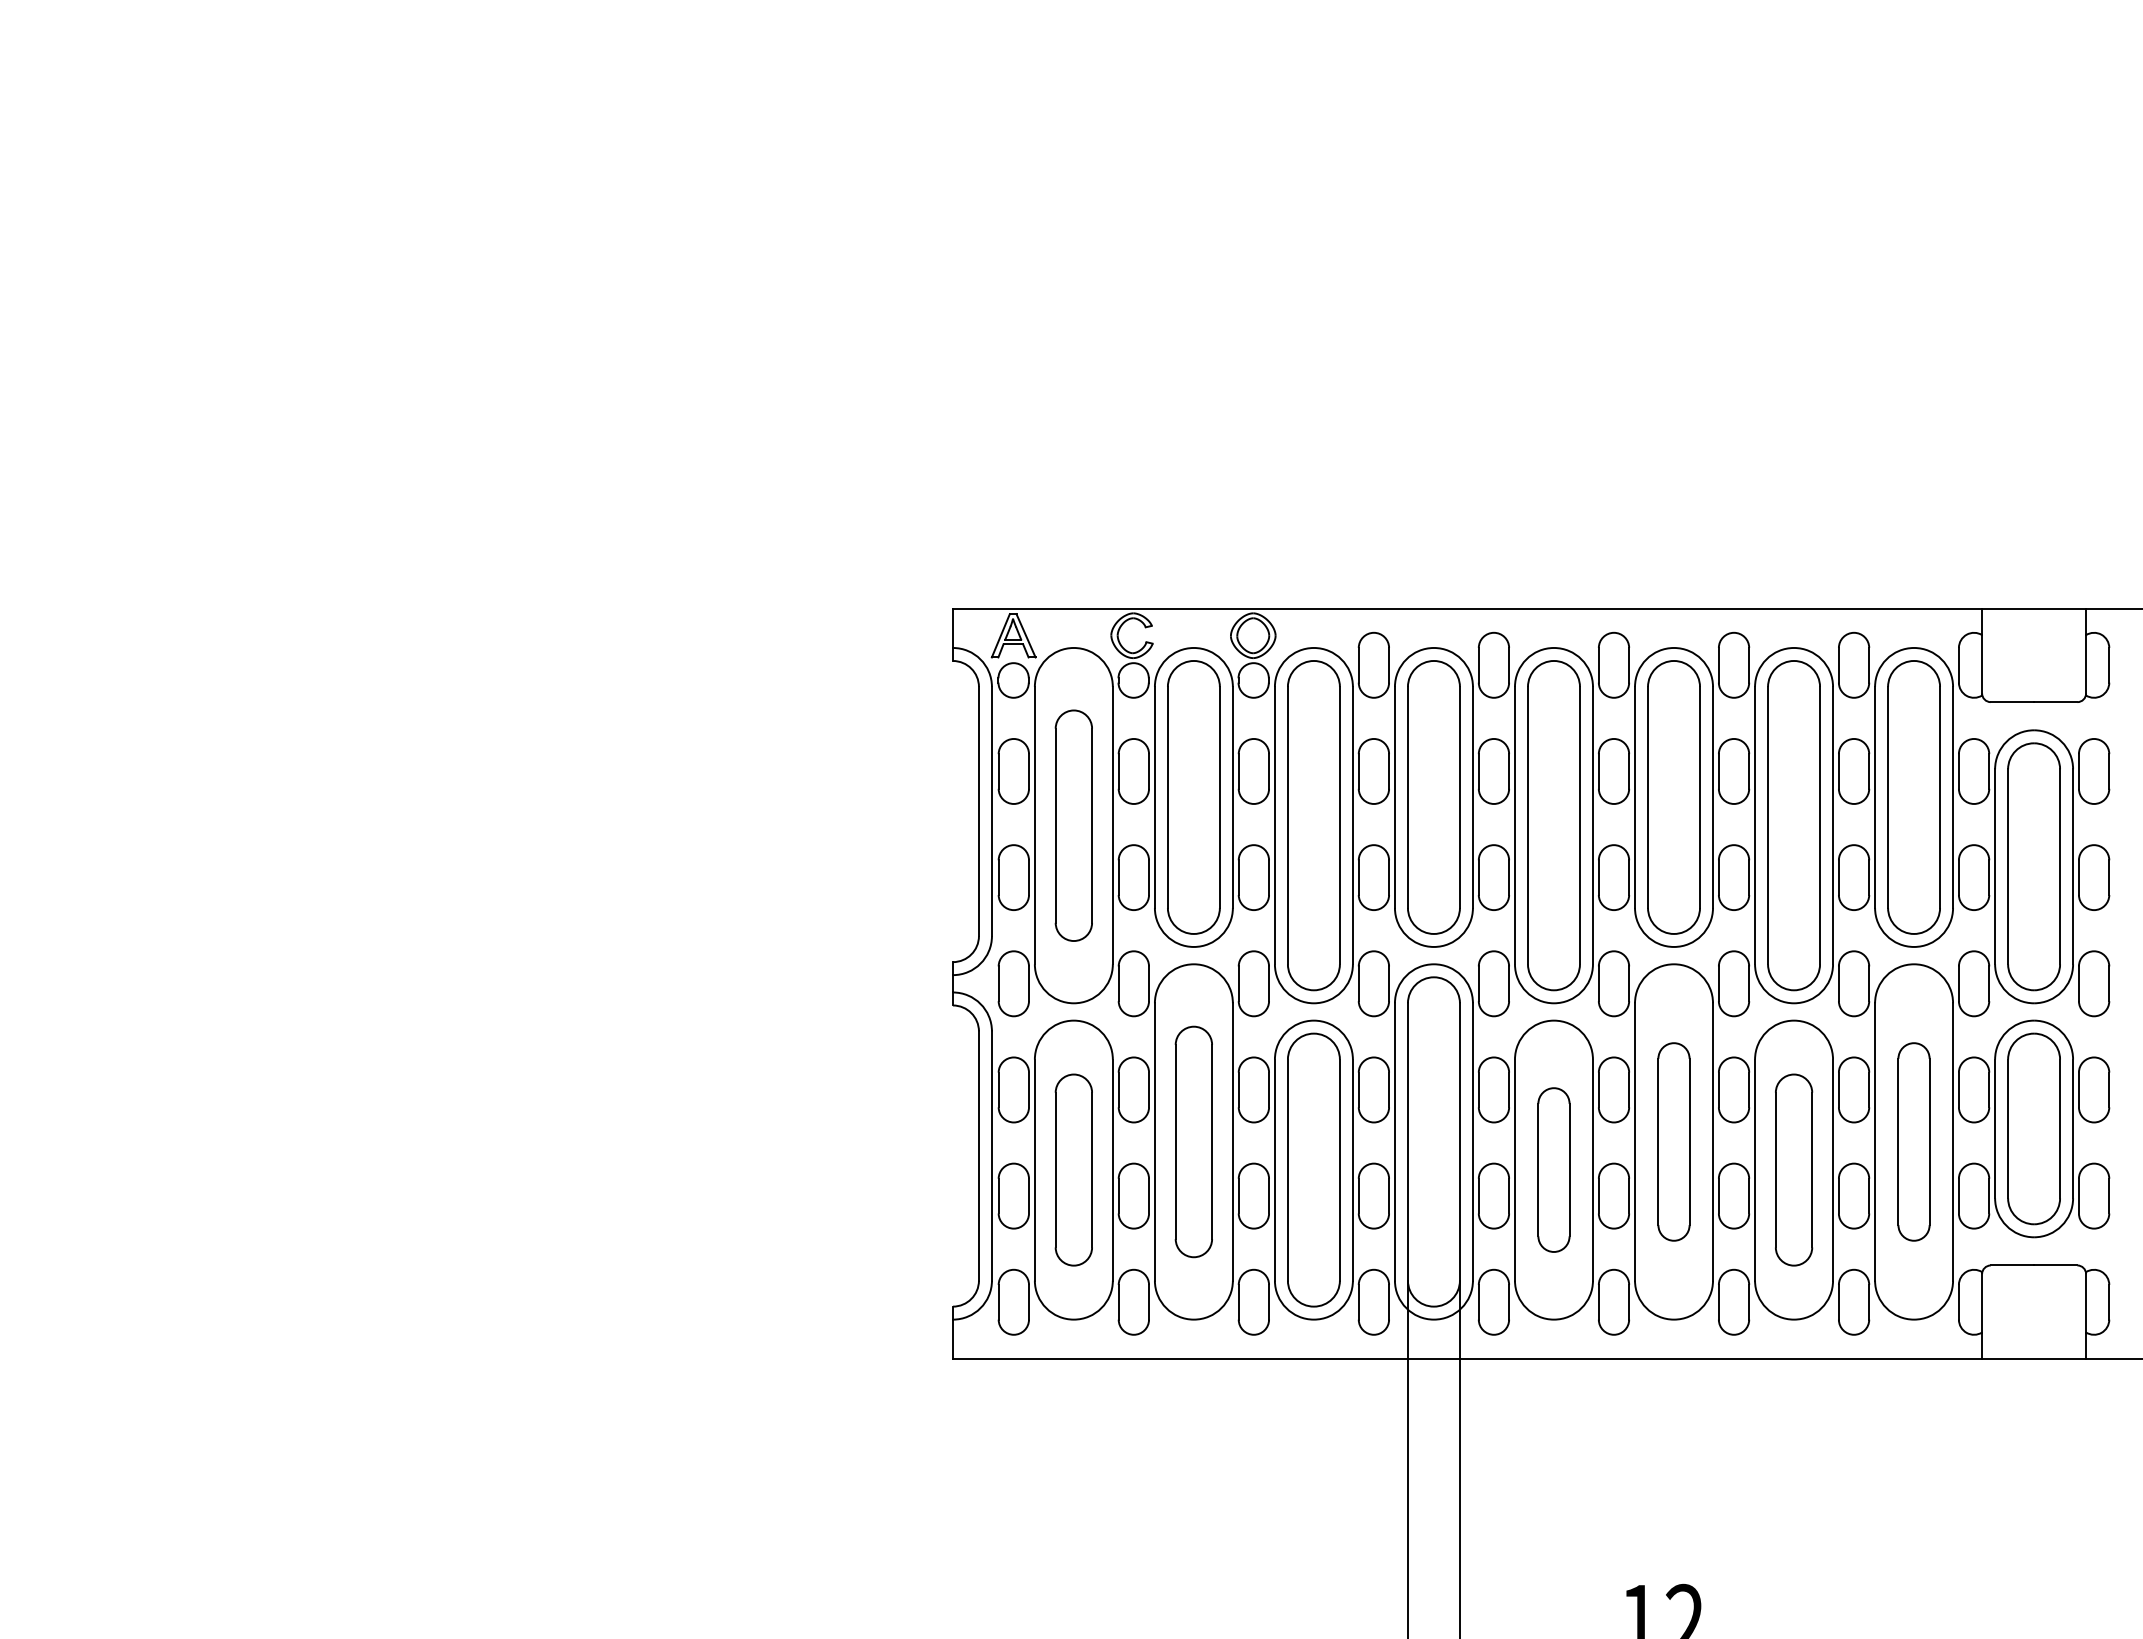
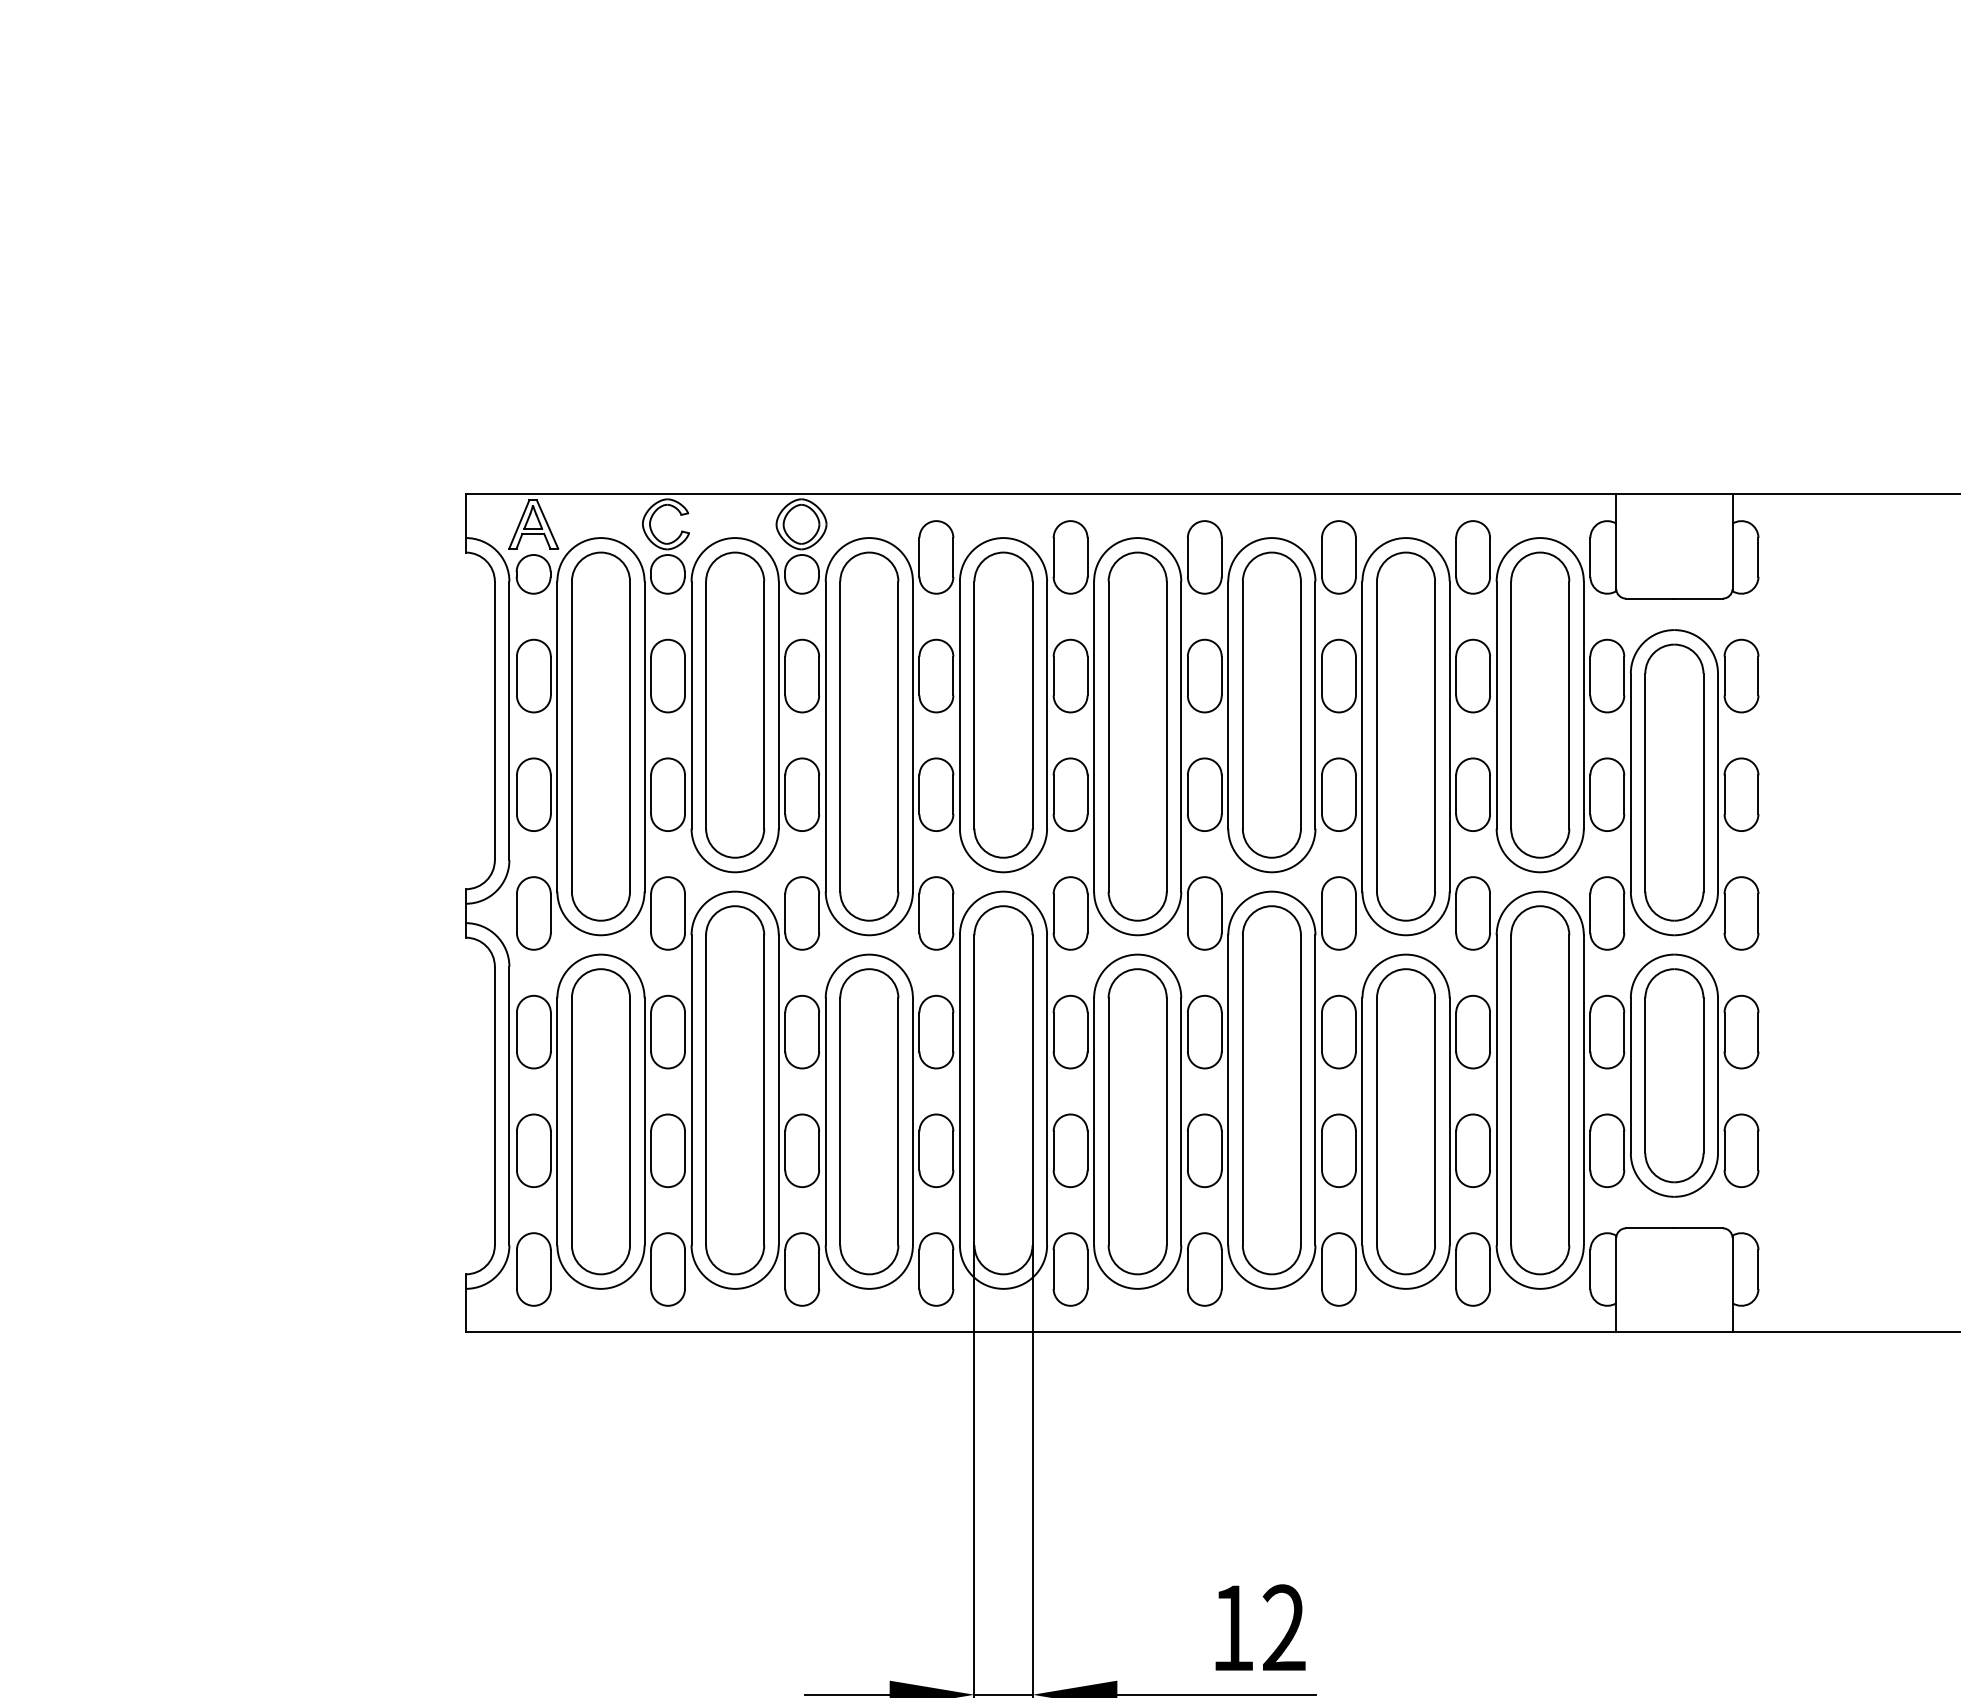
part: (1073, 825) -> (600, 736), size x1.43
part: (1193, 1141) -> (734, 1089), size x1.43
part: (1673, 1141) -> (1271, 1089), size x1.67
part: (1913, 1141) -> (1539, 1089), size x1.67
part: (1073, 1169) -> (600, 1121), size x1.43
part: (1553, 1169) -> (1137, 1121), size x1.67
part: (1793, 1169) -> (1405, 1121), size x1.43

